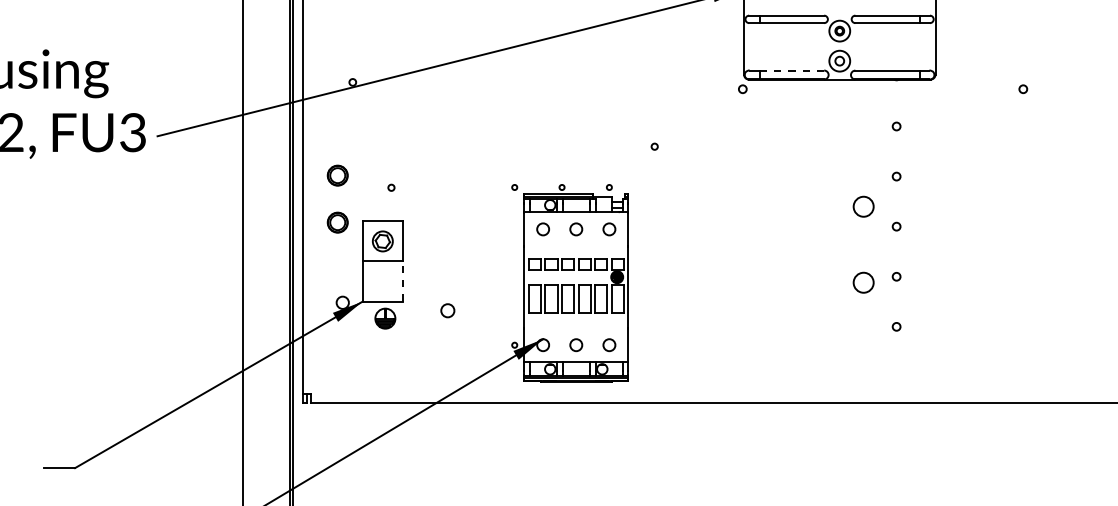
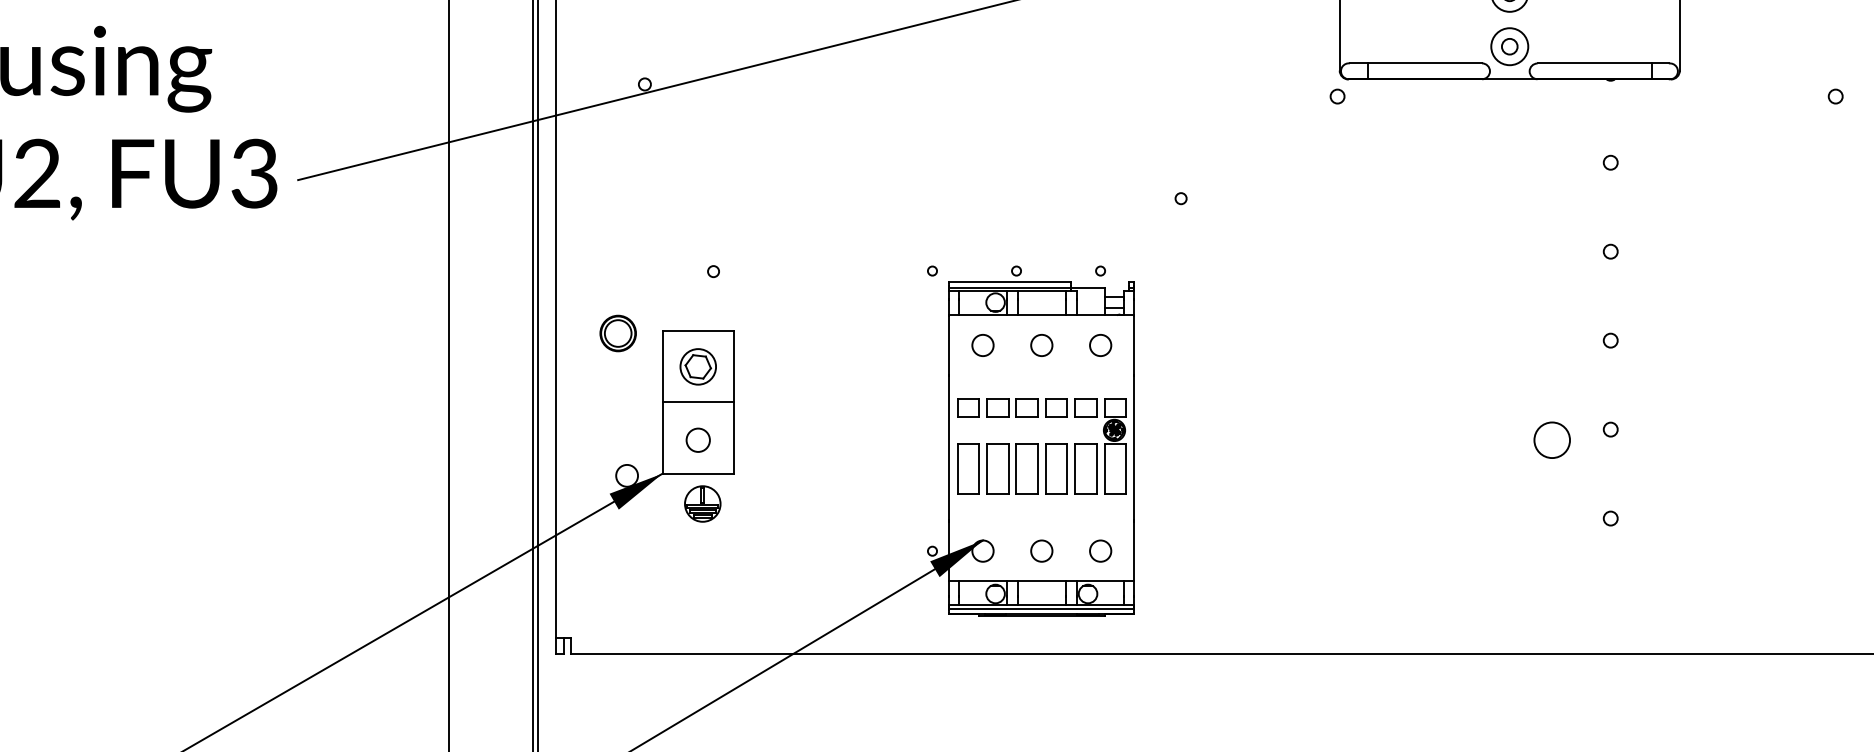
line: (792, 70) -> (1425, 63), dashed -> solid
part: (337, 175) -> (617, 249), removed
circle: (863, 206) -> (1551, 304), removed
line: (402, 281) -> (733, 438), dashed -> solid
circle: (447, 310) -> (697, 439), moved

